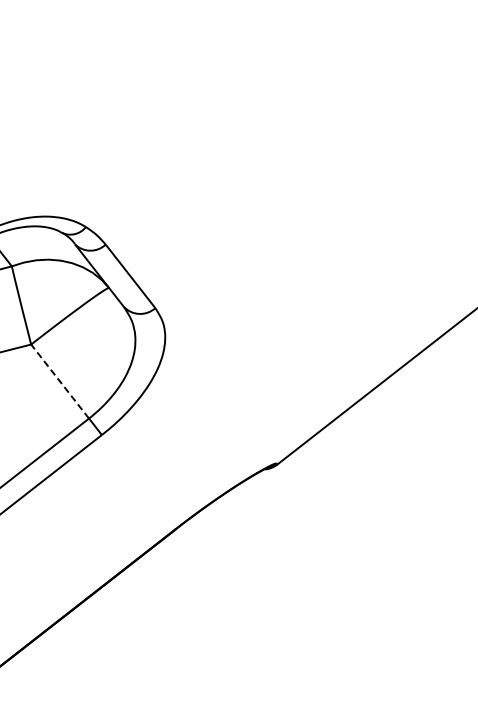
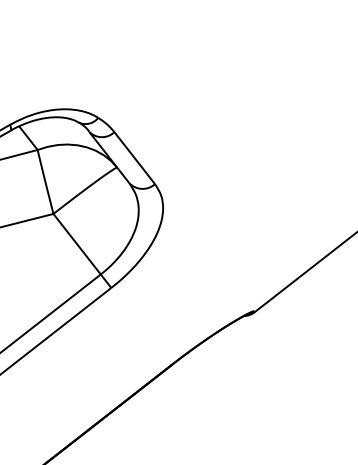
line: (60, 381) -> (77, 244), dashed -> solid

